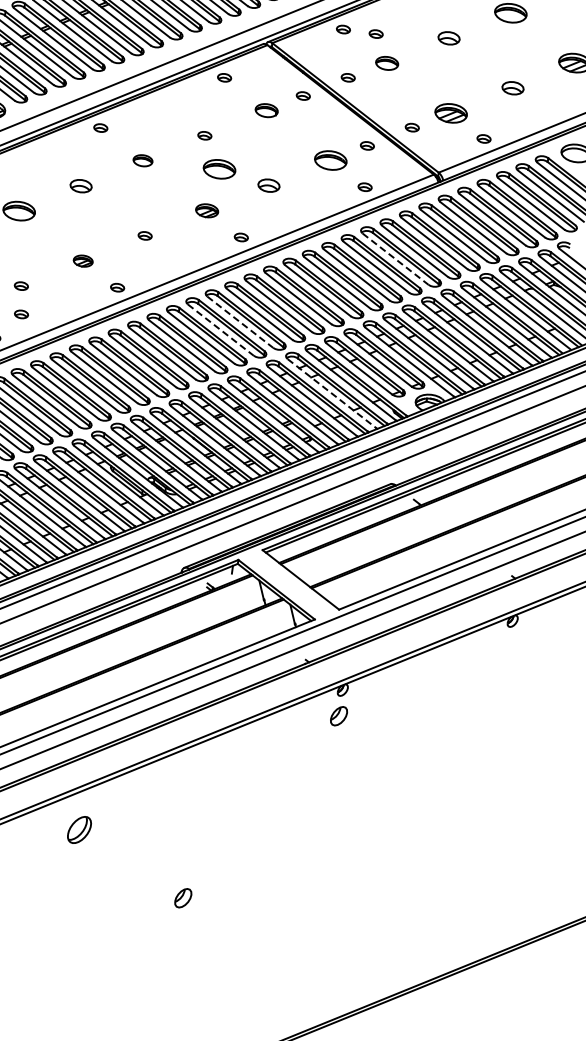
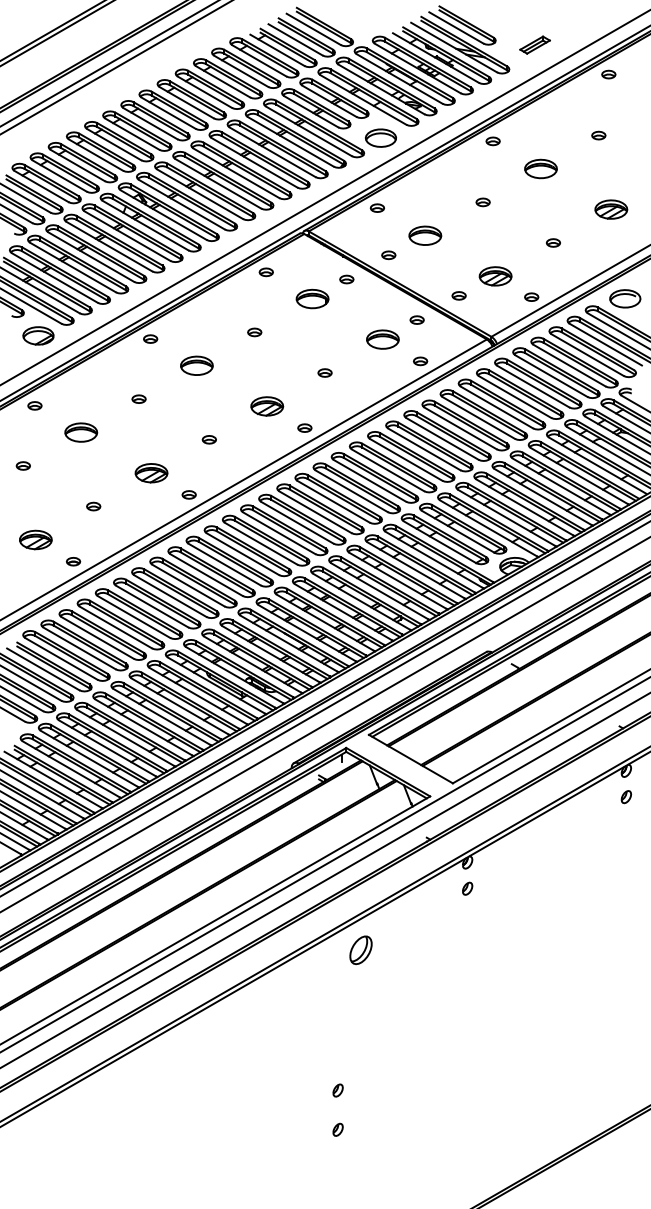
part: (375, 33) -> (409, 207), removed
part: (448, 38) -> (482, 202), size x0.62
part: (387, 63) -> (425, 235), size x1.43
part: (513, 87) -> (553, 242), size x0.62
part: (266, 110) -> (312, 298), size x1.43
part: (142, 160) -> (196, 365), size x1.67
part: (219, 169) -> (273, 363), removed
part: (80, 185) -> (138, 398), size x0.62
part: (268, 185) -> (324, 372), size x0.62
part: (207, 210) -> (267, 406), size x1.43
line: (395, 259) -> (460, 428), dashed -> solid
part: (83, 261) -> (151, 473), size x1.67
part: (21, 314) -> (97, 534), removed
line: (240, 322) -> (315, 512), dashed -> solid
line: (221, 329) -> (297, 522), dashed -> solid
line: (332, 393) -> (416, 570), dashed -> solid
part: (508, 647) -> (625, 797), added
part: (339, 715) -> (467, 888), size x0.62
part: (78, 830) -> (360, 950), moved
part: (182, 898) -> (337, 1090), size x0.62
part: (177, 936) -> (337, 1129), added

